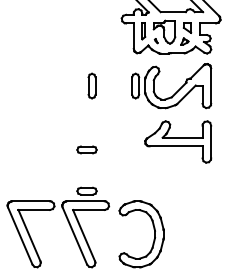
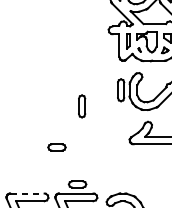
part: (91, 85) -> (81, 105), moved
part: (86, 149) -> (56, 147), moved
line: (31, 201) -> (27, 193), solid -> dashed

